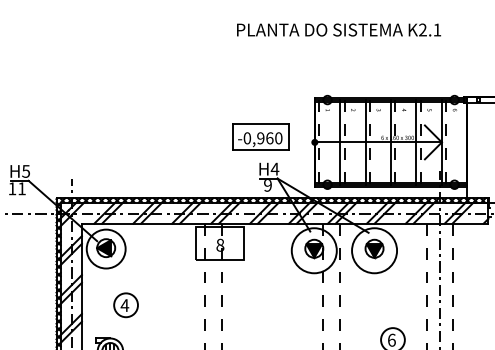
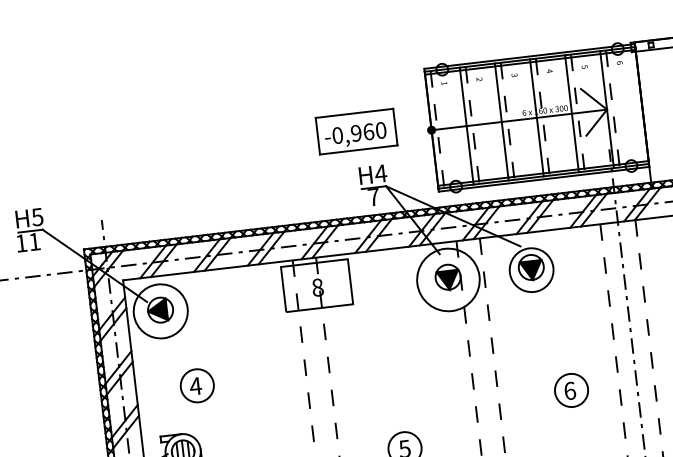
text: (267, 185) -> (373, 197), 9 -> 7
circle: (374, 250) -> (531, 269), size x0.7

